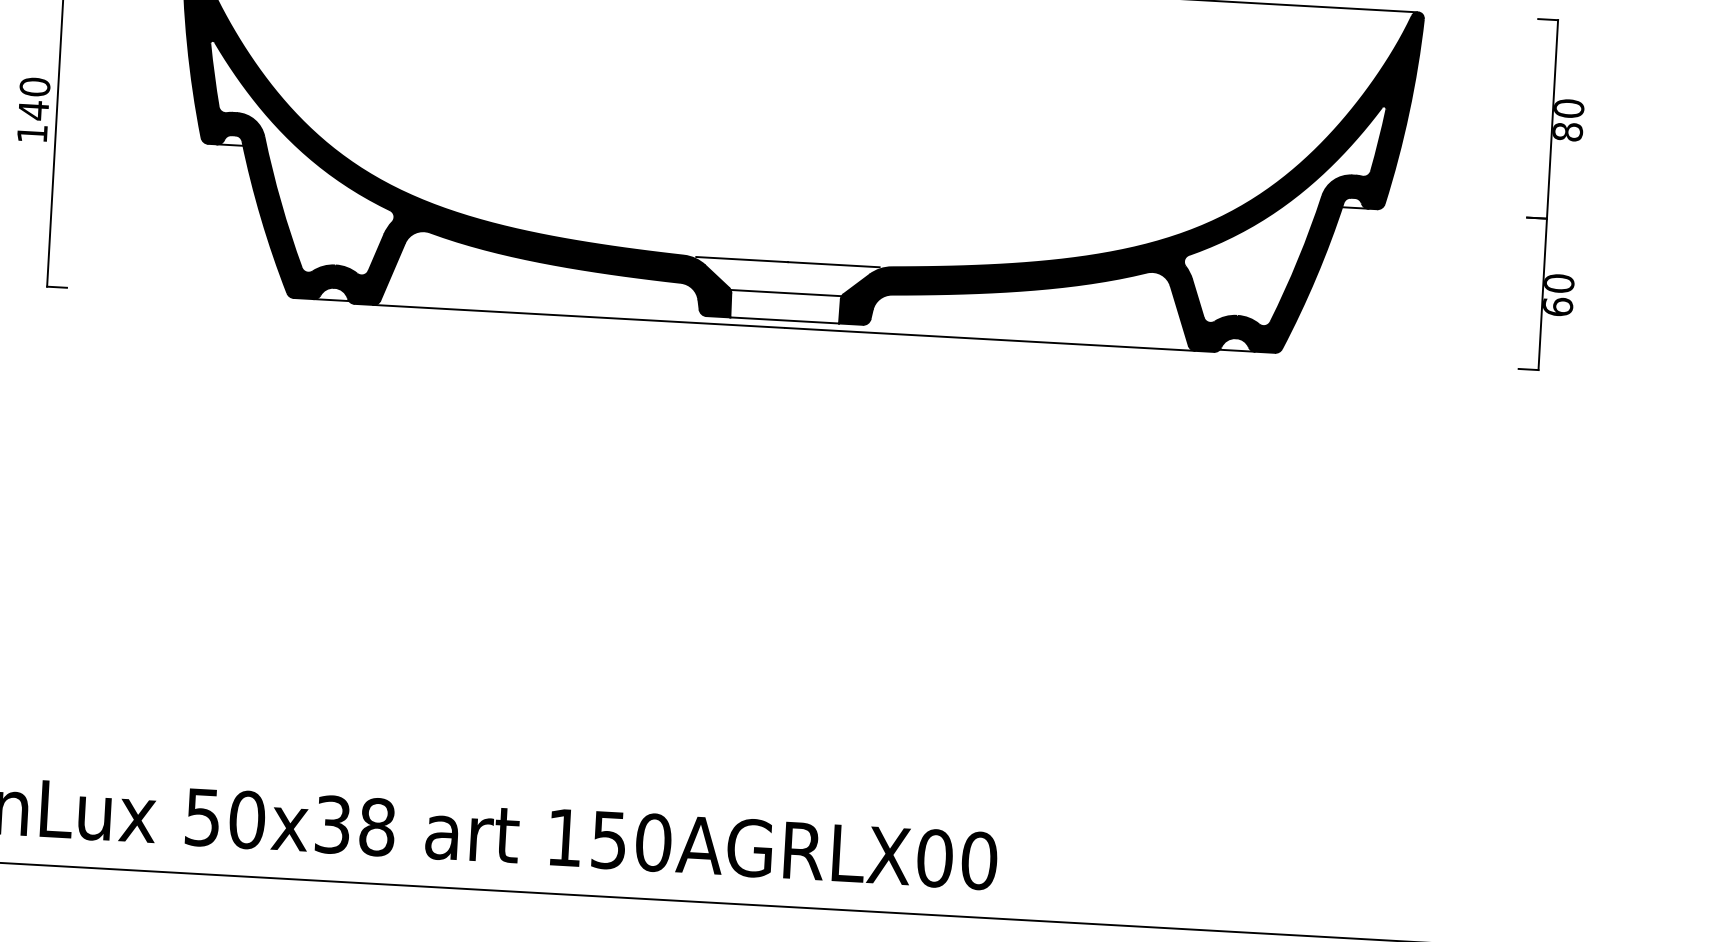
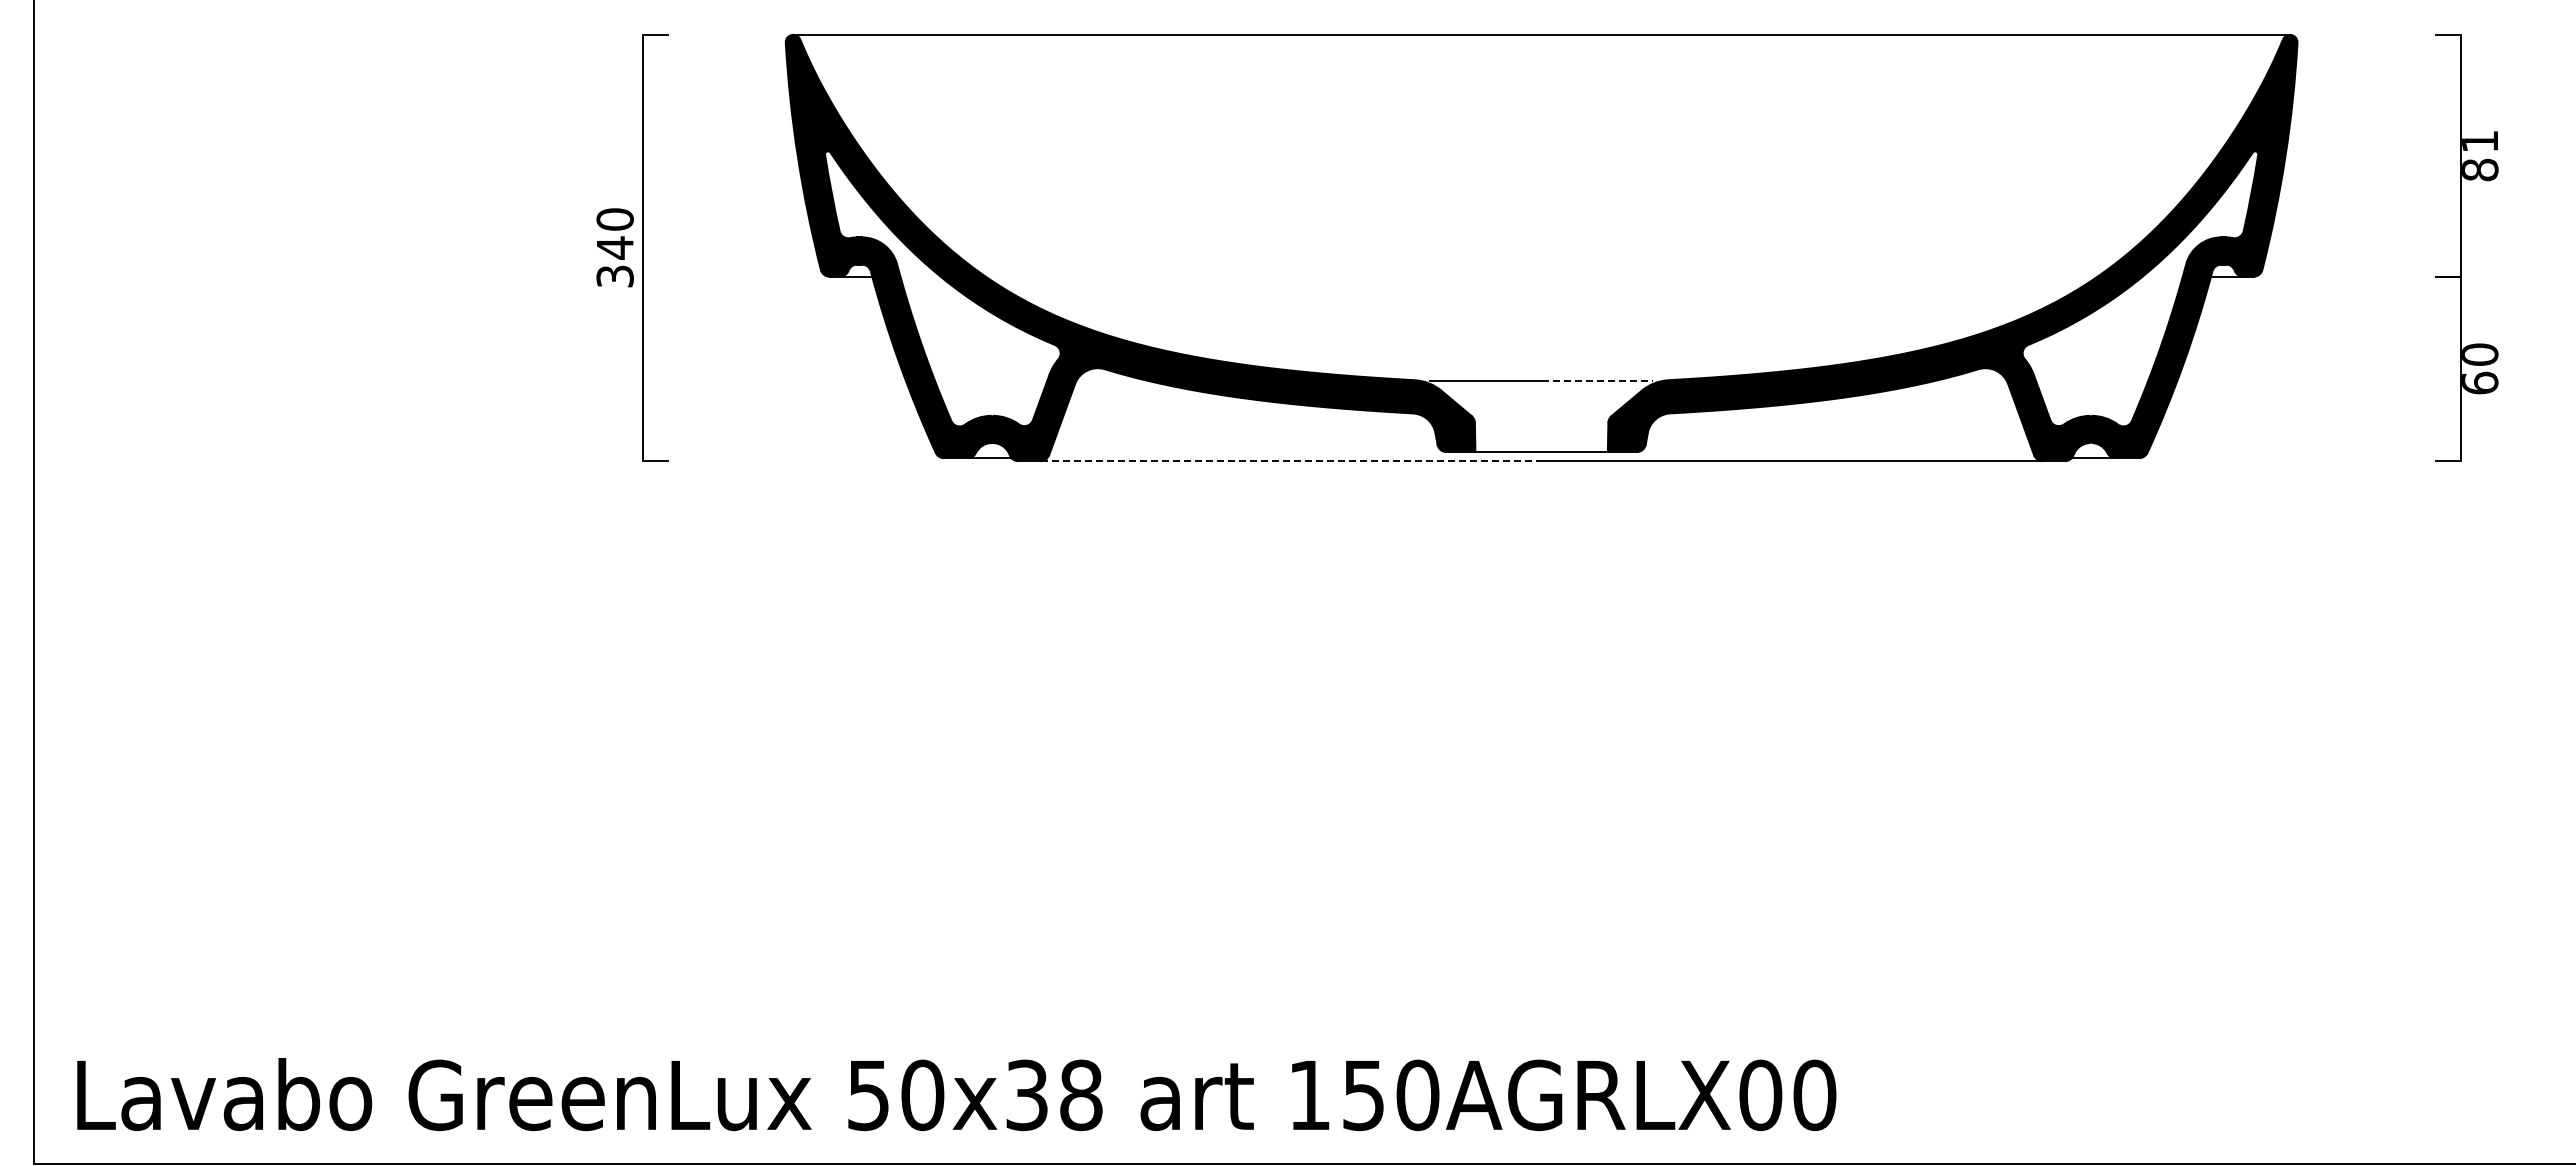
text: (1569, 108) -> (2480, 141), 80 -> 81
text: (31, 133) -> (614, 276), 140 -> 340
line: (833, 265) -> (1597, 381), solid -> dashed
line: (786, 292) -> (1541, 418), removed
line: (578, 316) -> (1291, 461), solid -> dashed

